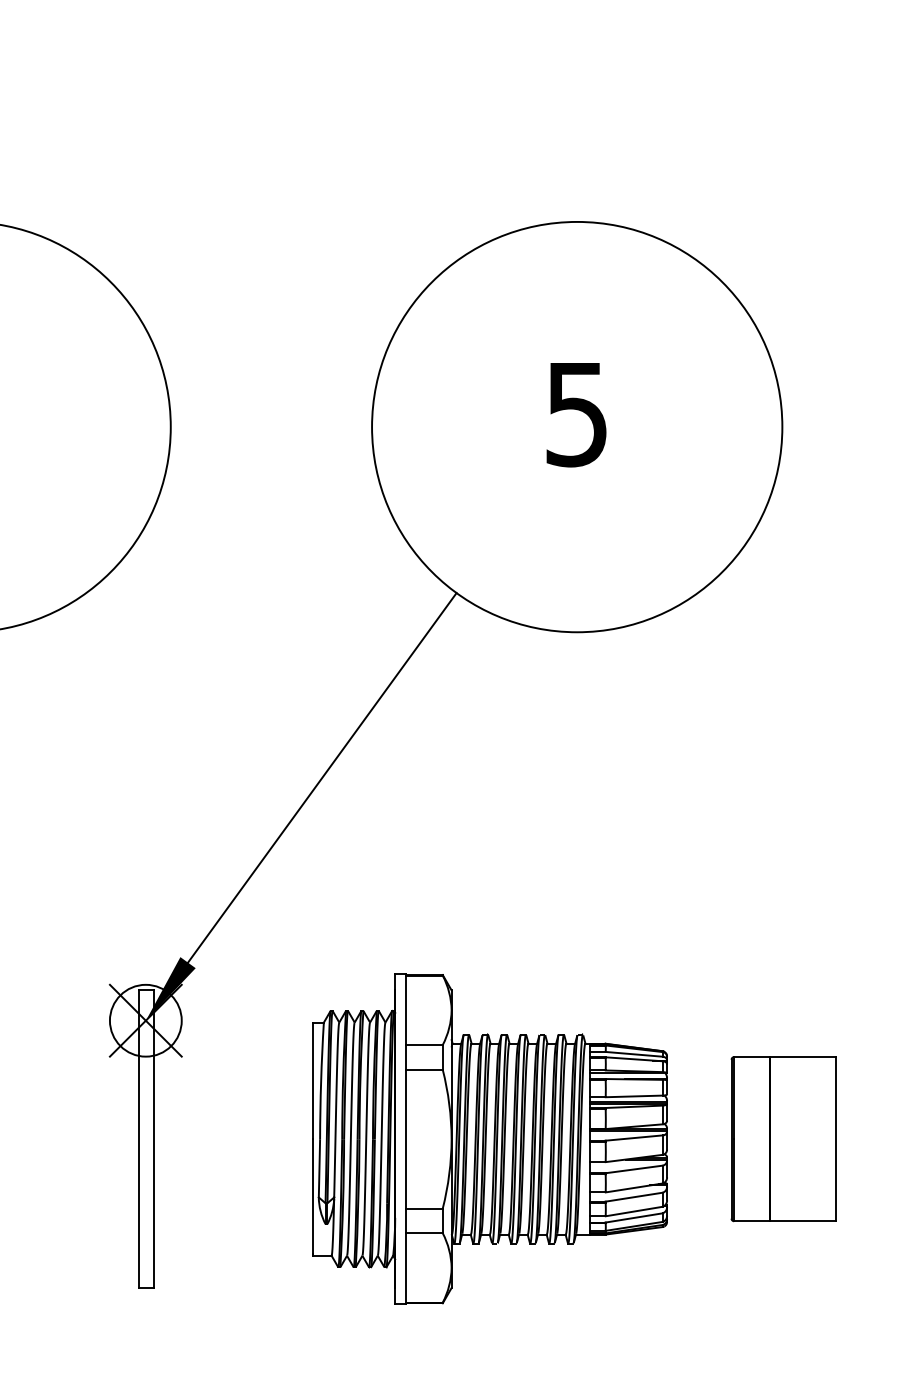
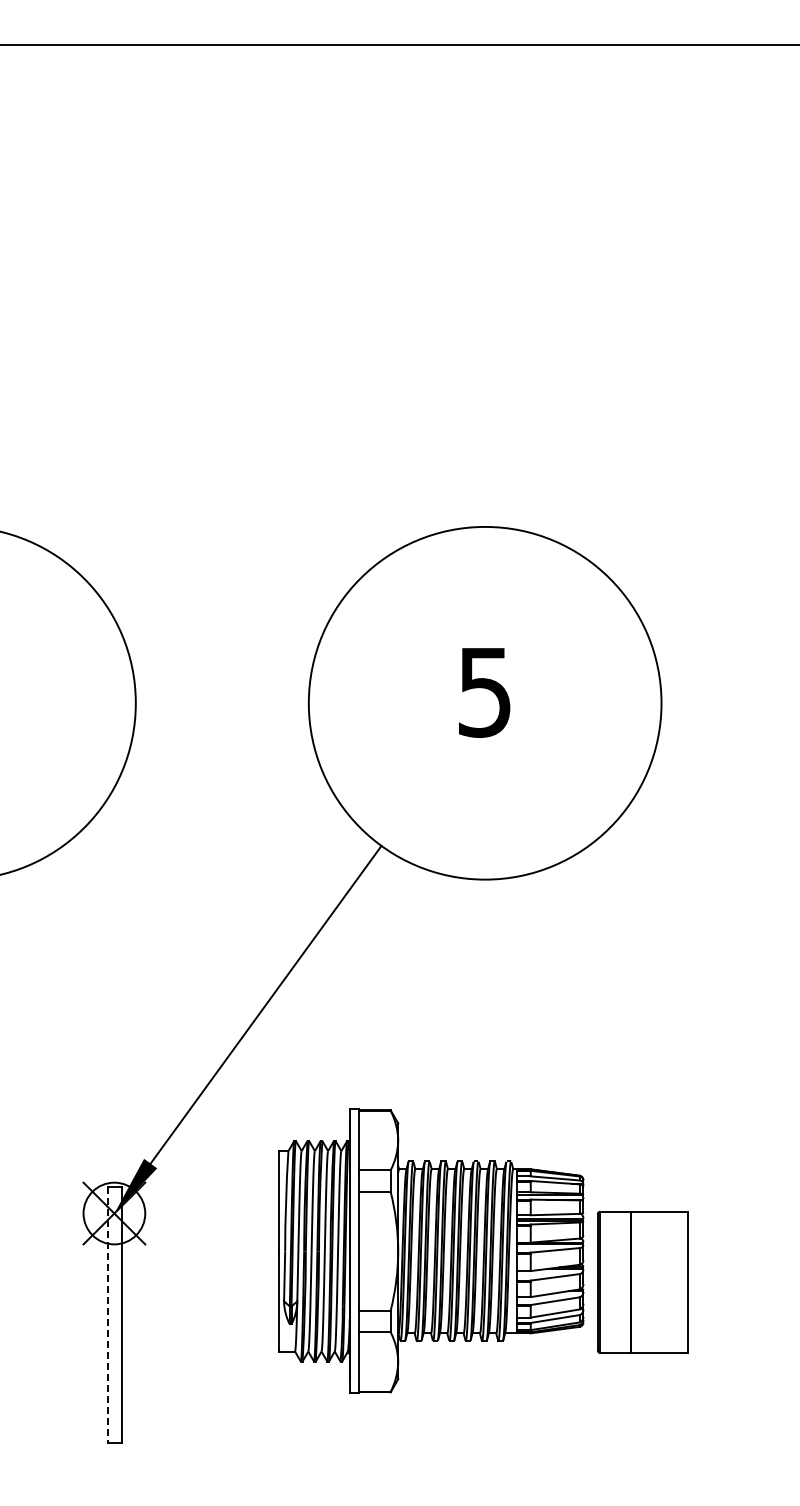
part: (490, 1138) -> (431, 1250), moved
line: (138, 1139) -> (108, 1315), solid -> dashed
part: (783, 1139) -> (642, 1282), moved

